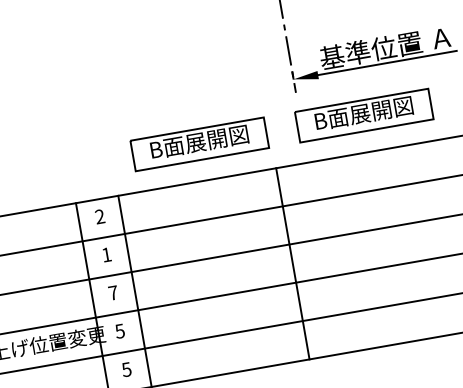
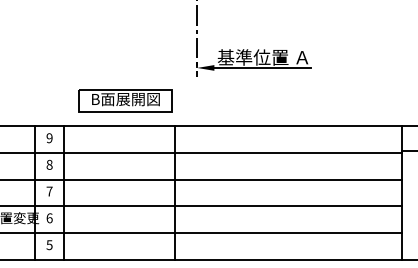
part: (363, 115) -> (240, 100), removed
text: (99, 217) -> (49, 138), 2 -> 9
text: (106, 254) -> (49, 164), 1 -> 8
text: (119, 331) -> (49, 218), 5 -> 6

